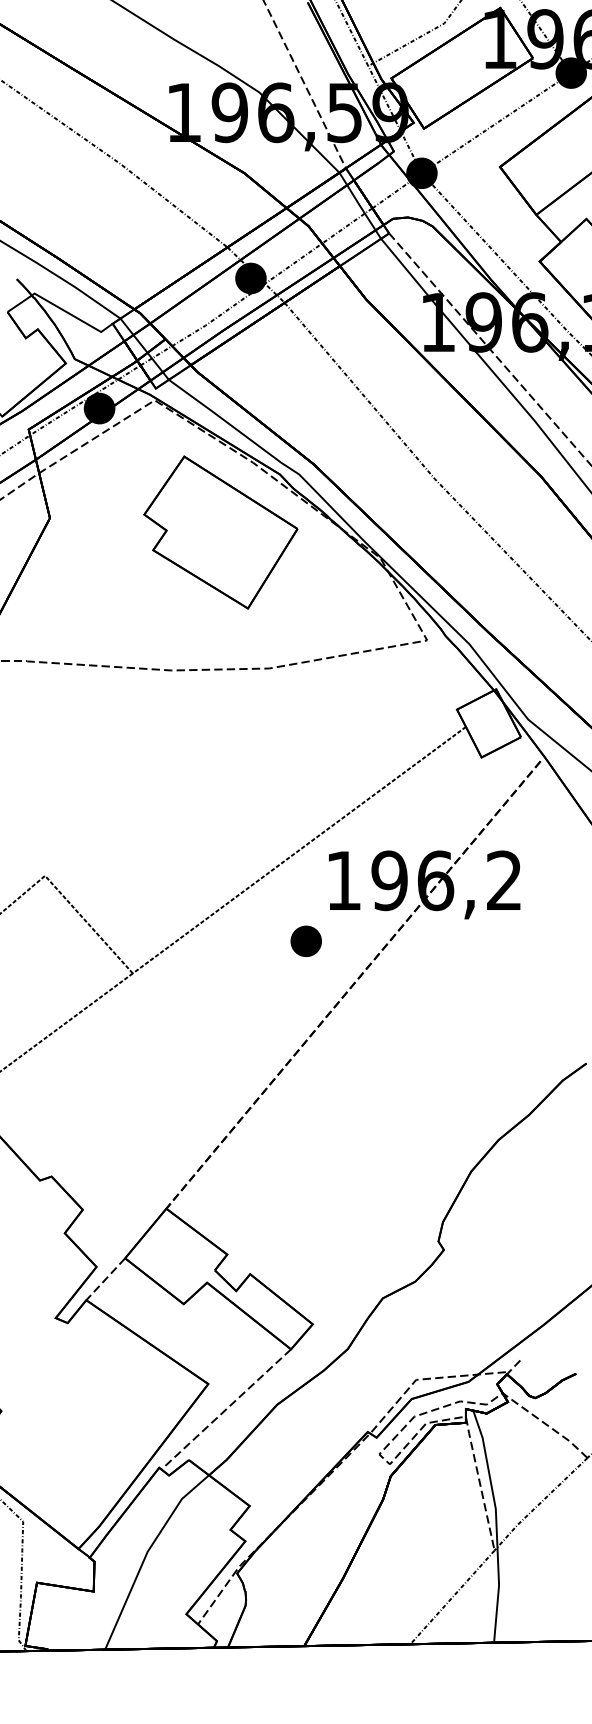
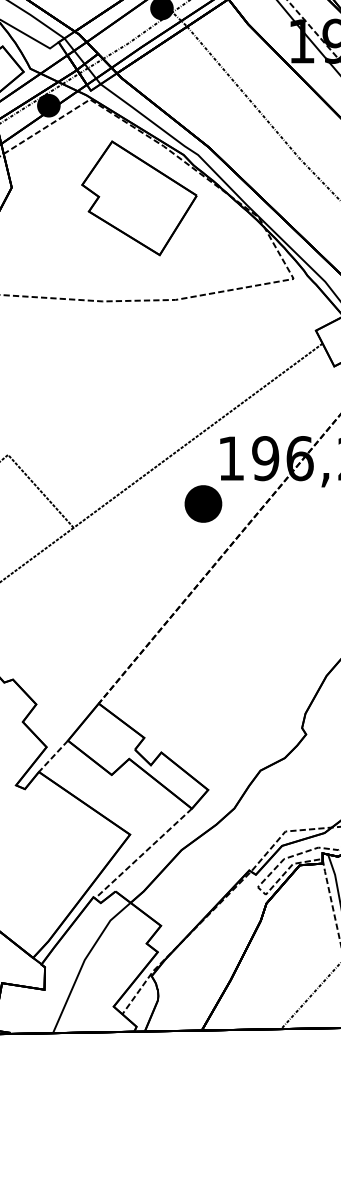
part: (305, 940) -> (202, 503), size x1.6

